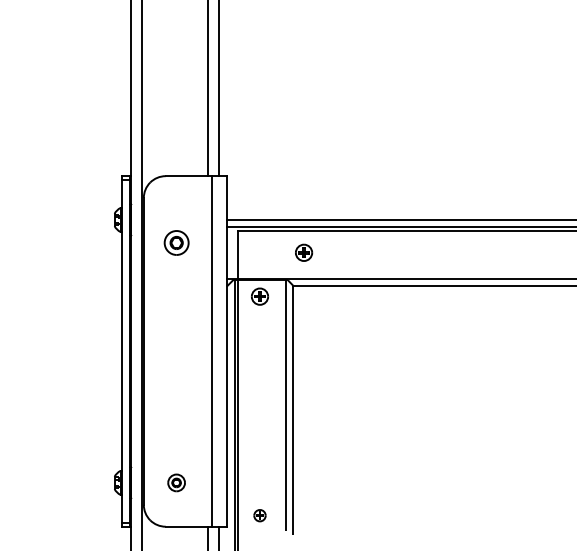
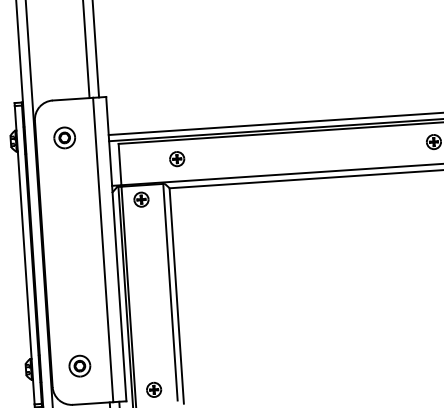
part: (176, 242) -> (64, 137), moved
part: (176, 482) -> (79, 365), size x1.43
part: (259, 515) -> (153, 389), size x1.43

